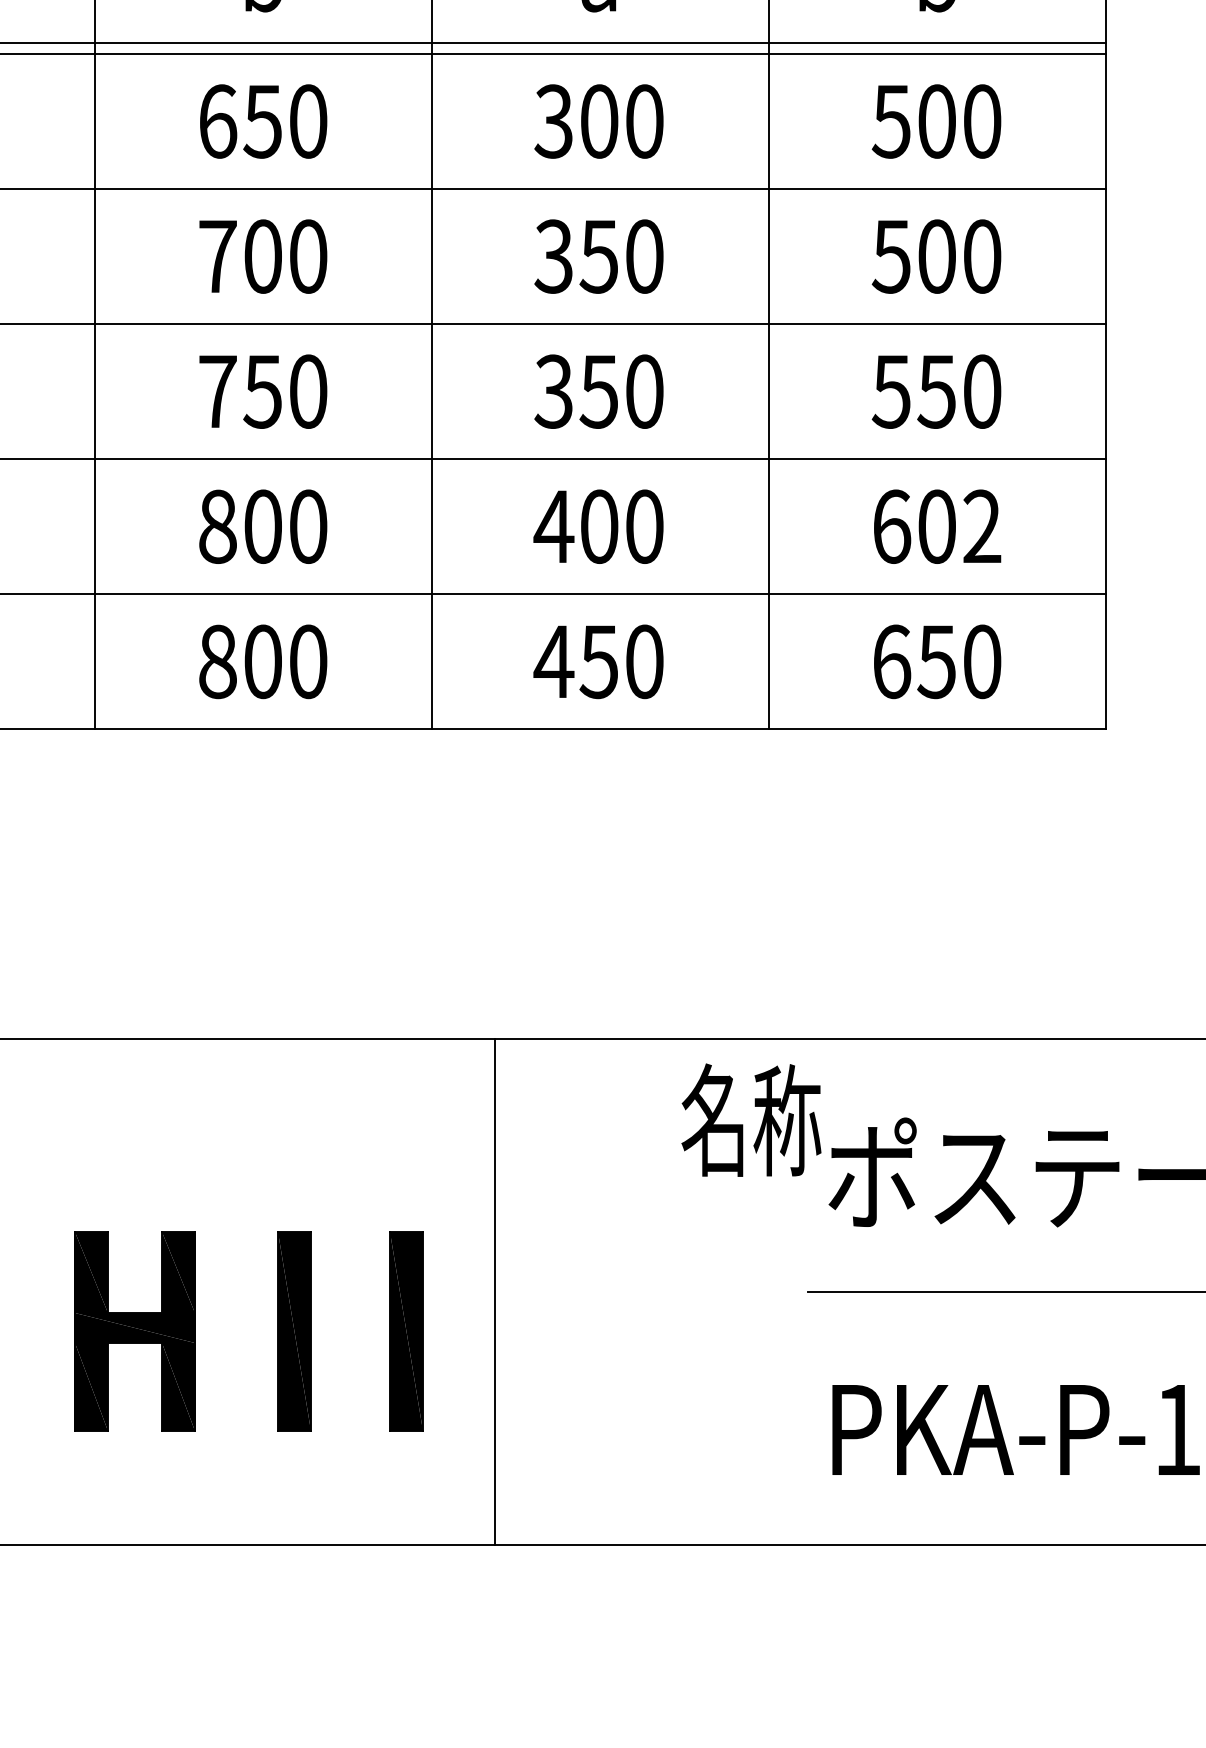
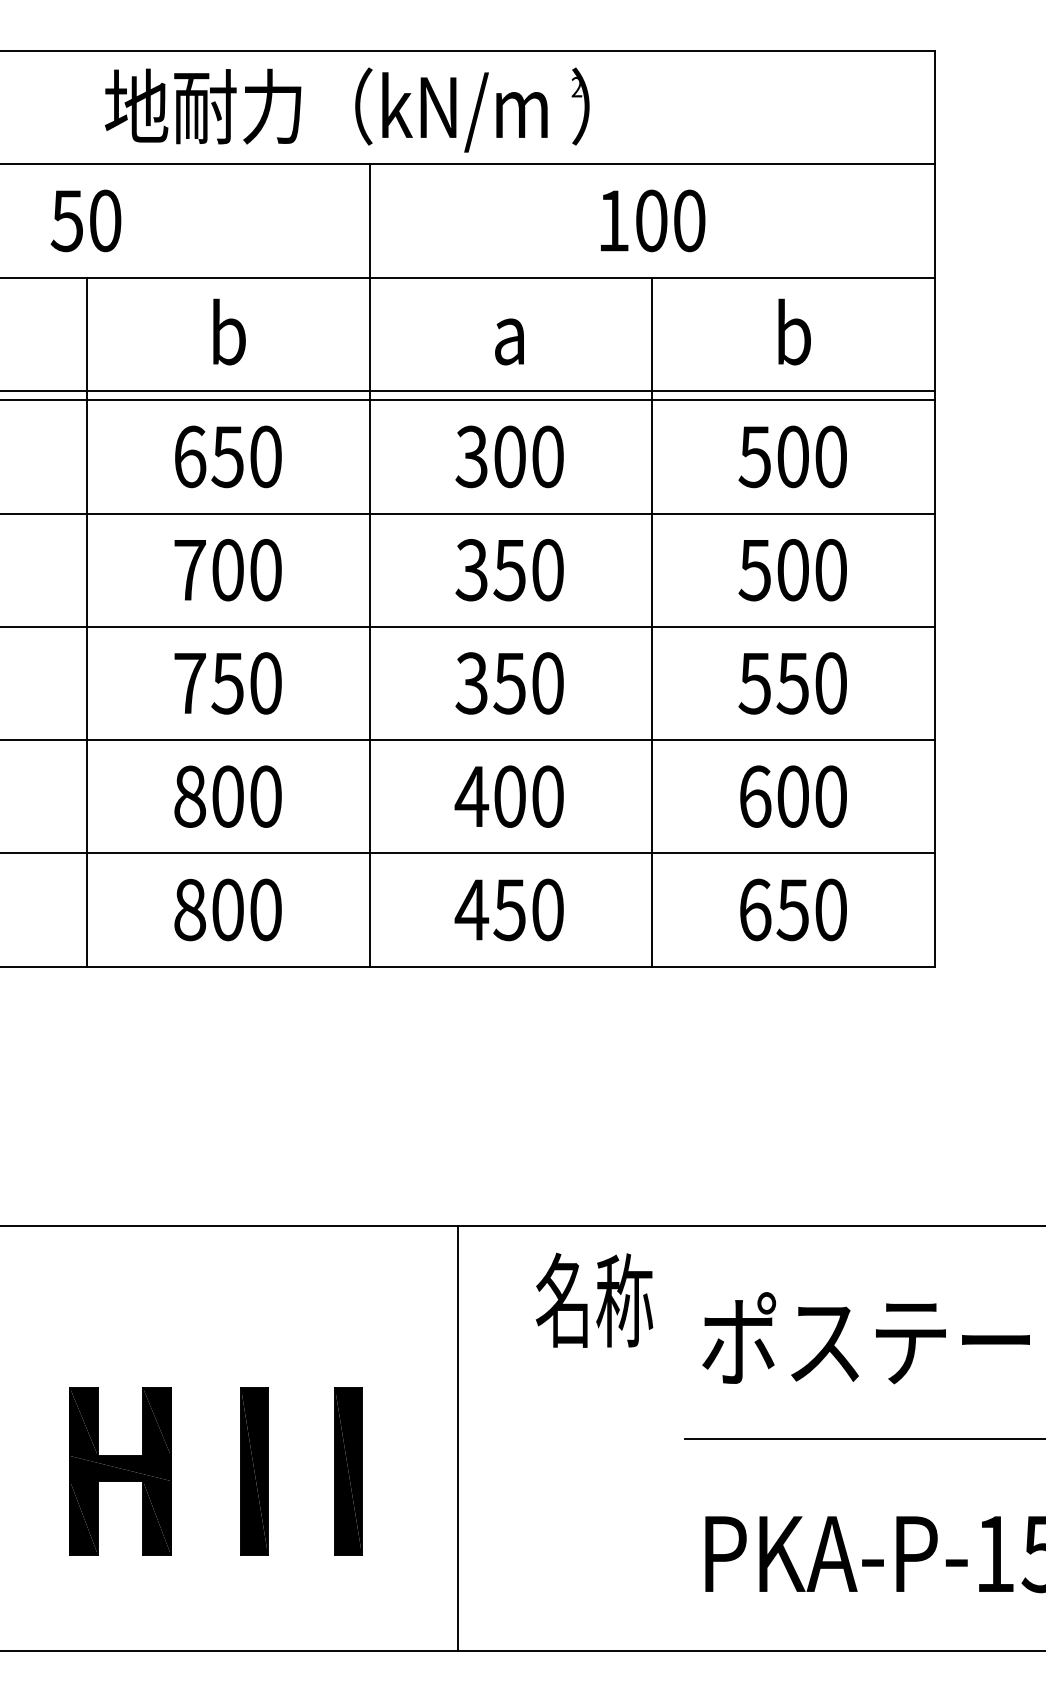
text: (981, 526) -> (830, 796), 602 -> 600
text: (751, 1119) -> (594, 1299), moved
line: (495, 1292) -> (458, 1438), moved

